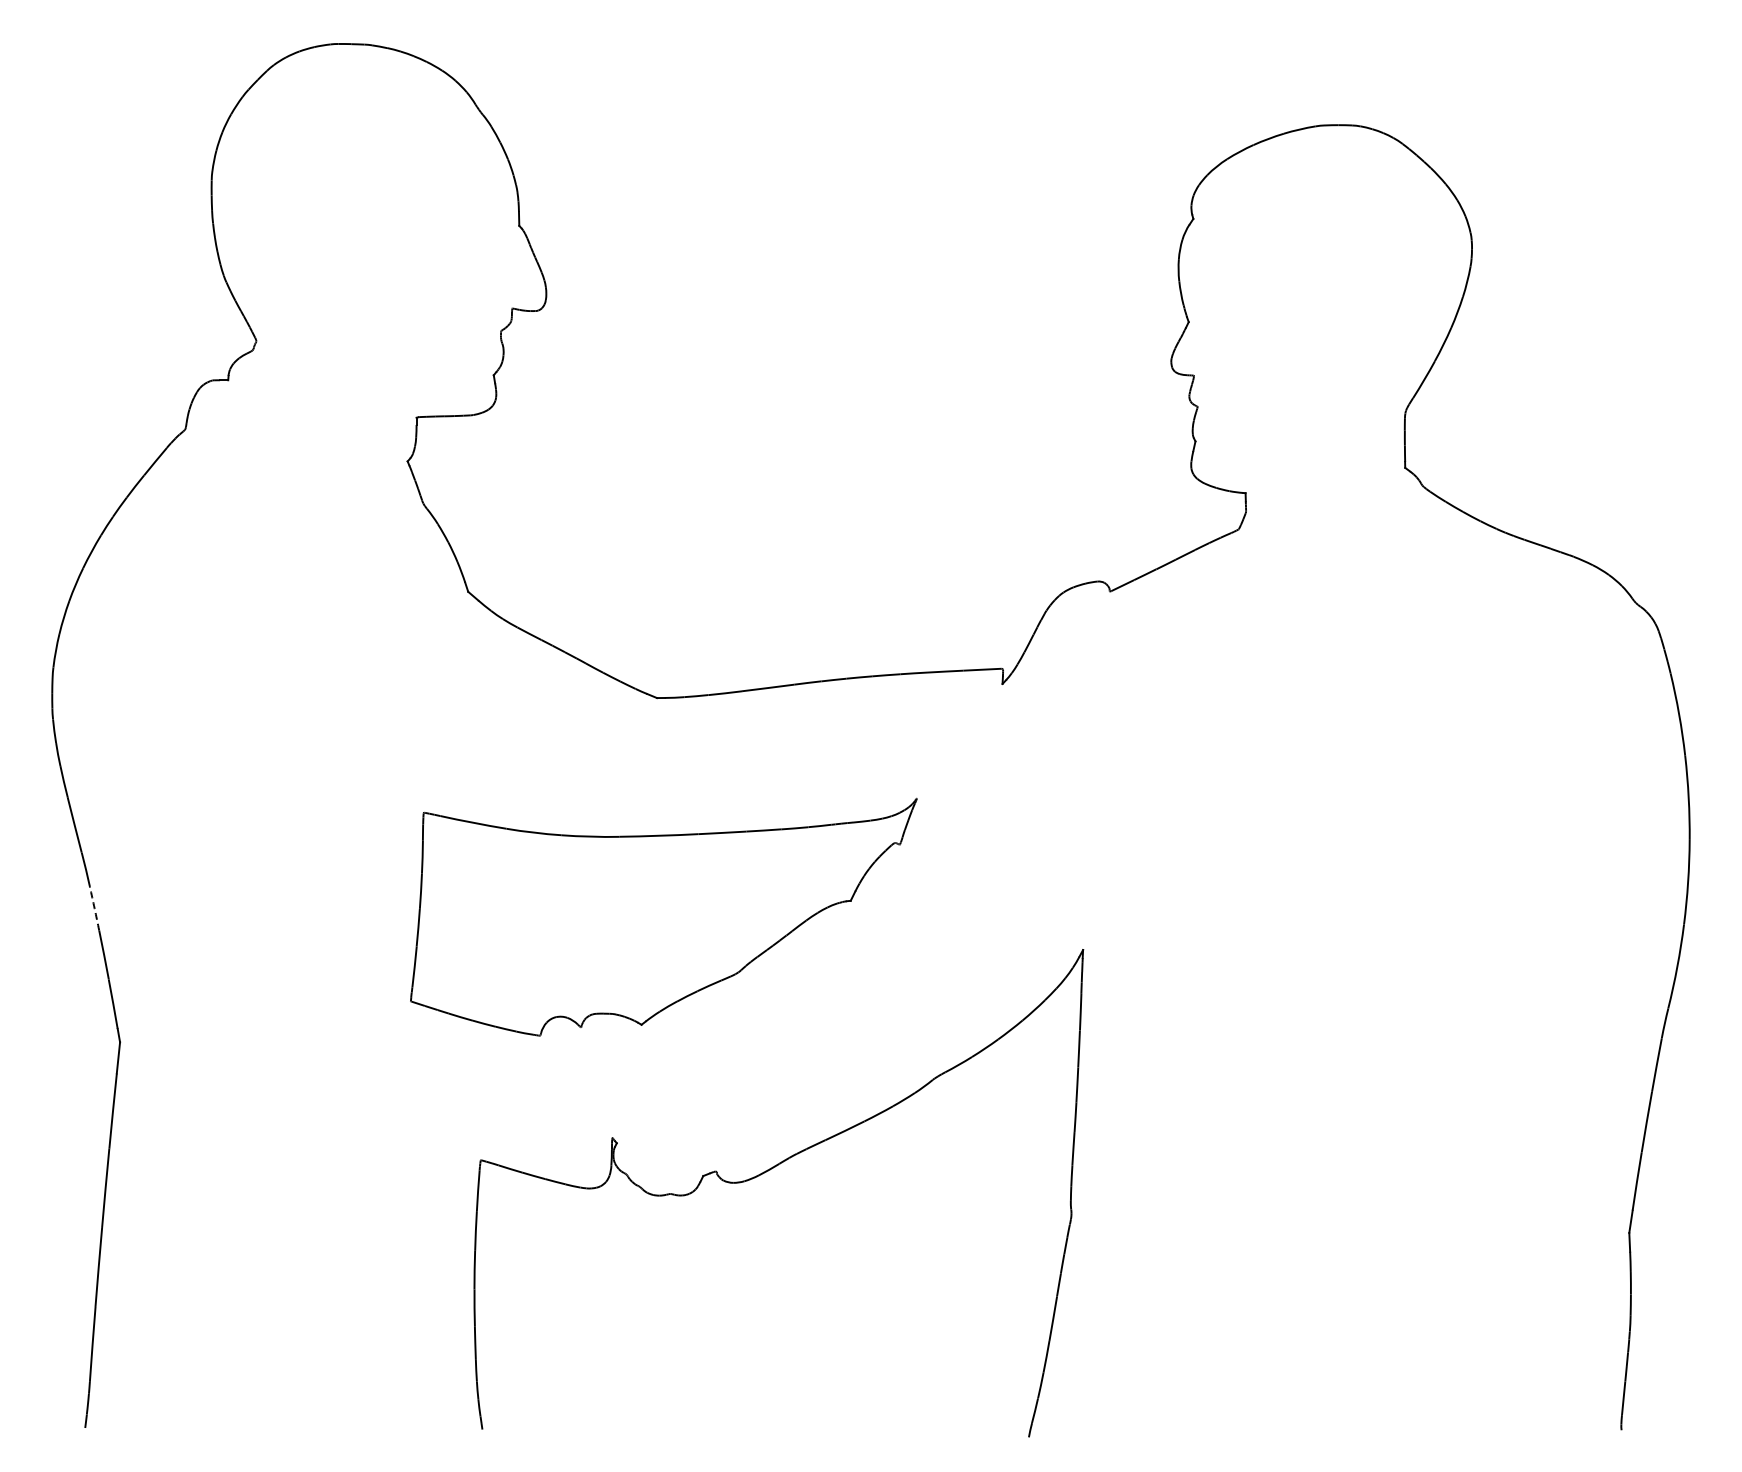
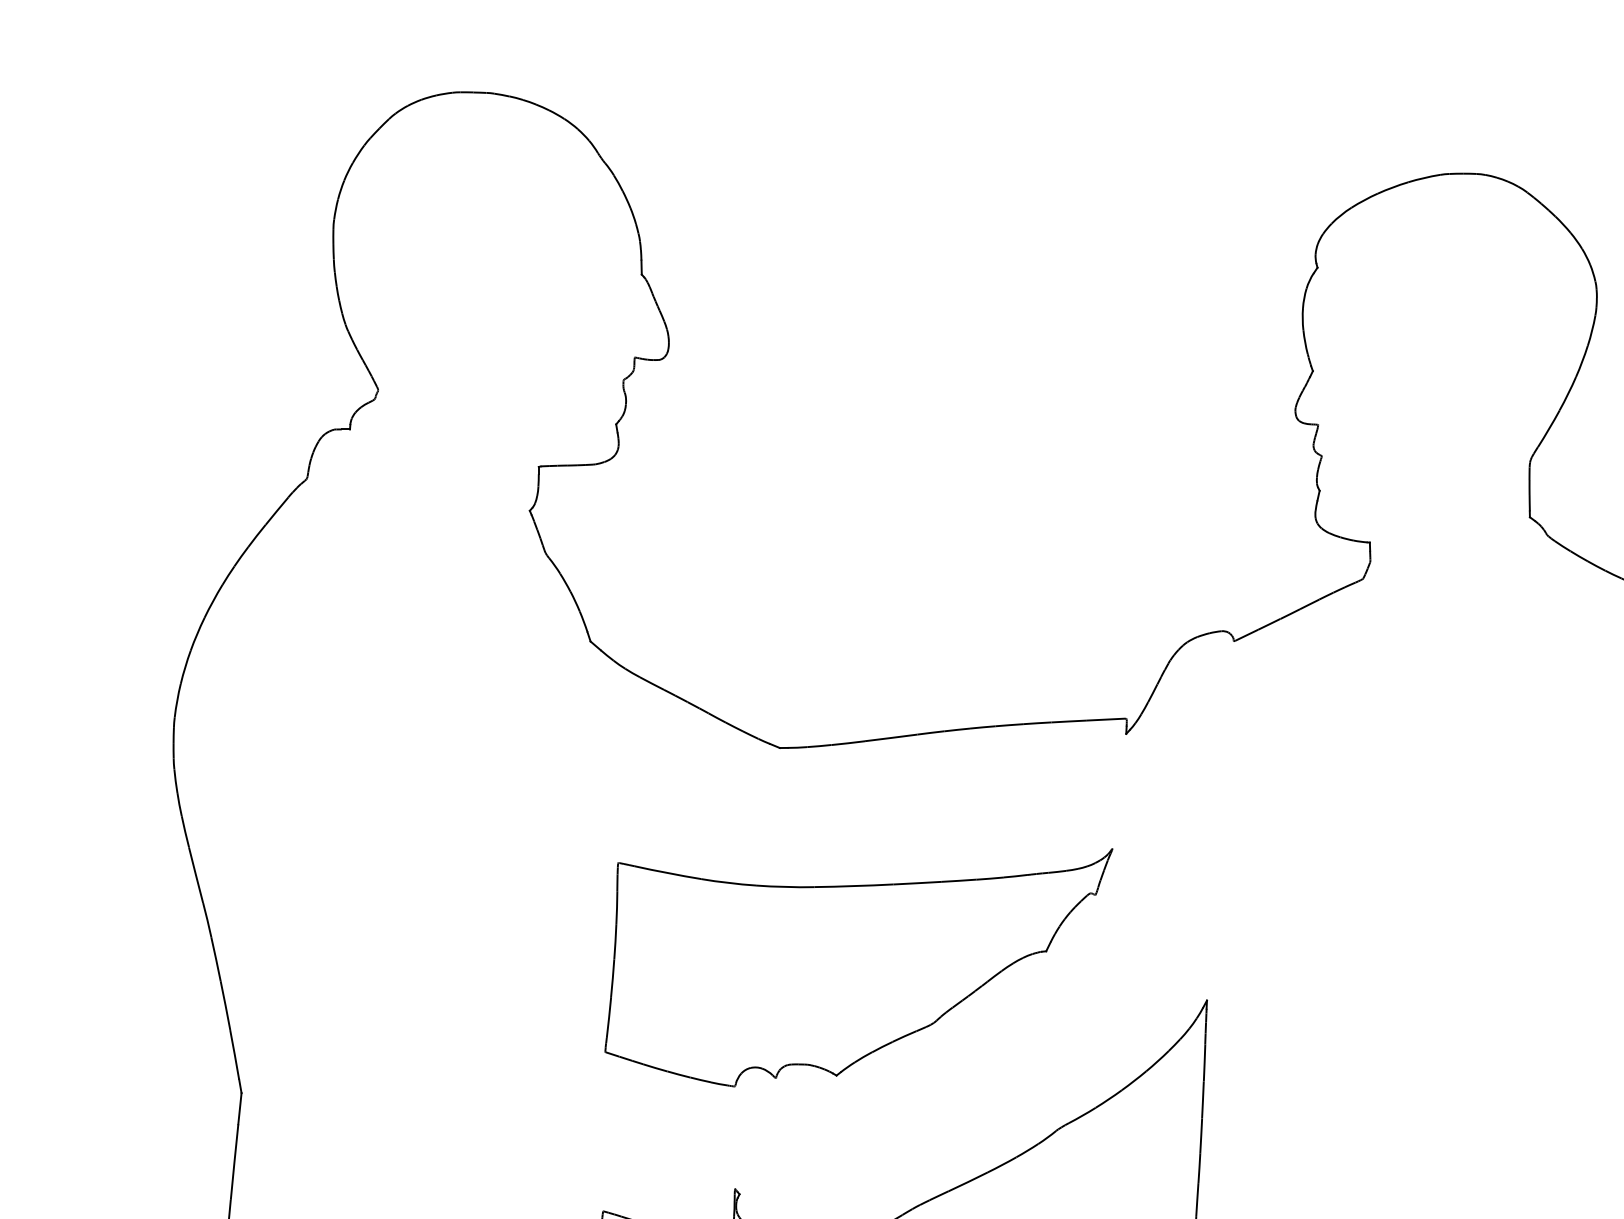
arc: (94, 908) -> (215, 958), dashed -> solid
part: (663, 916) -> (858, 967), moved

